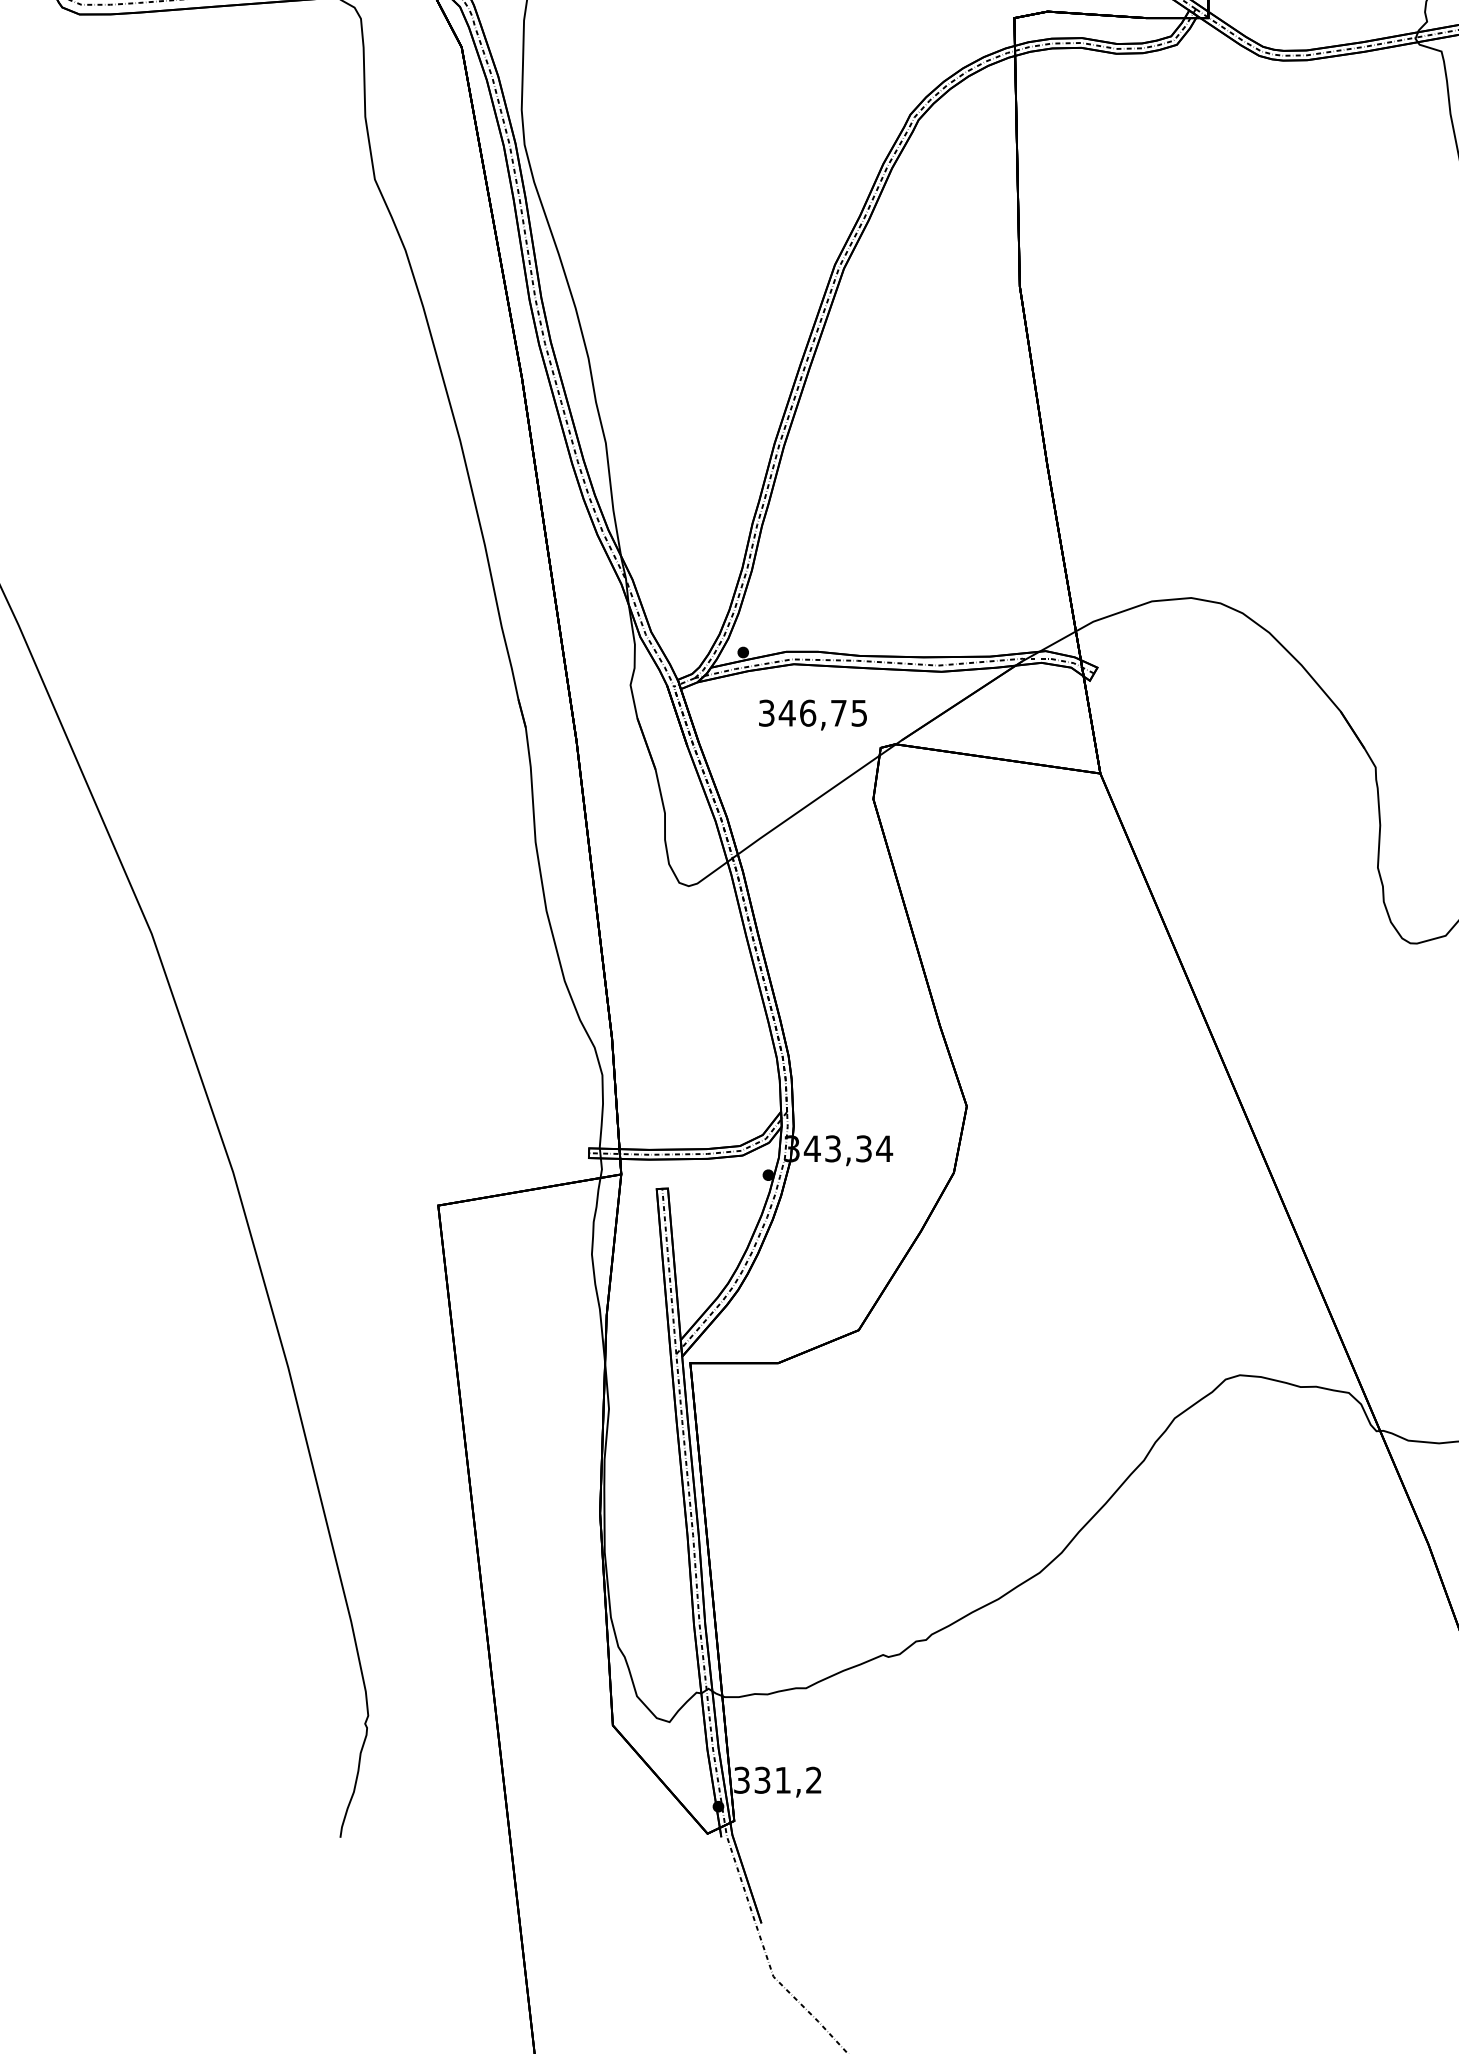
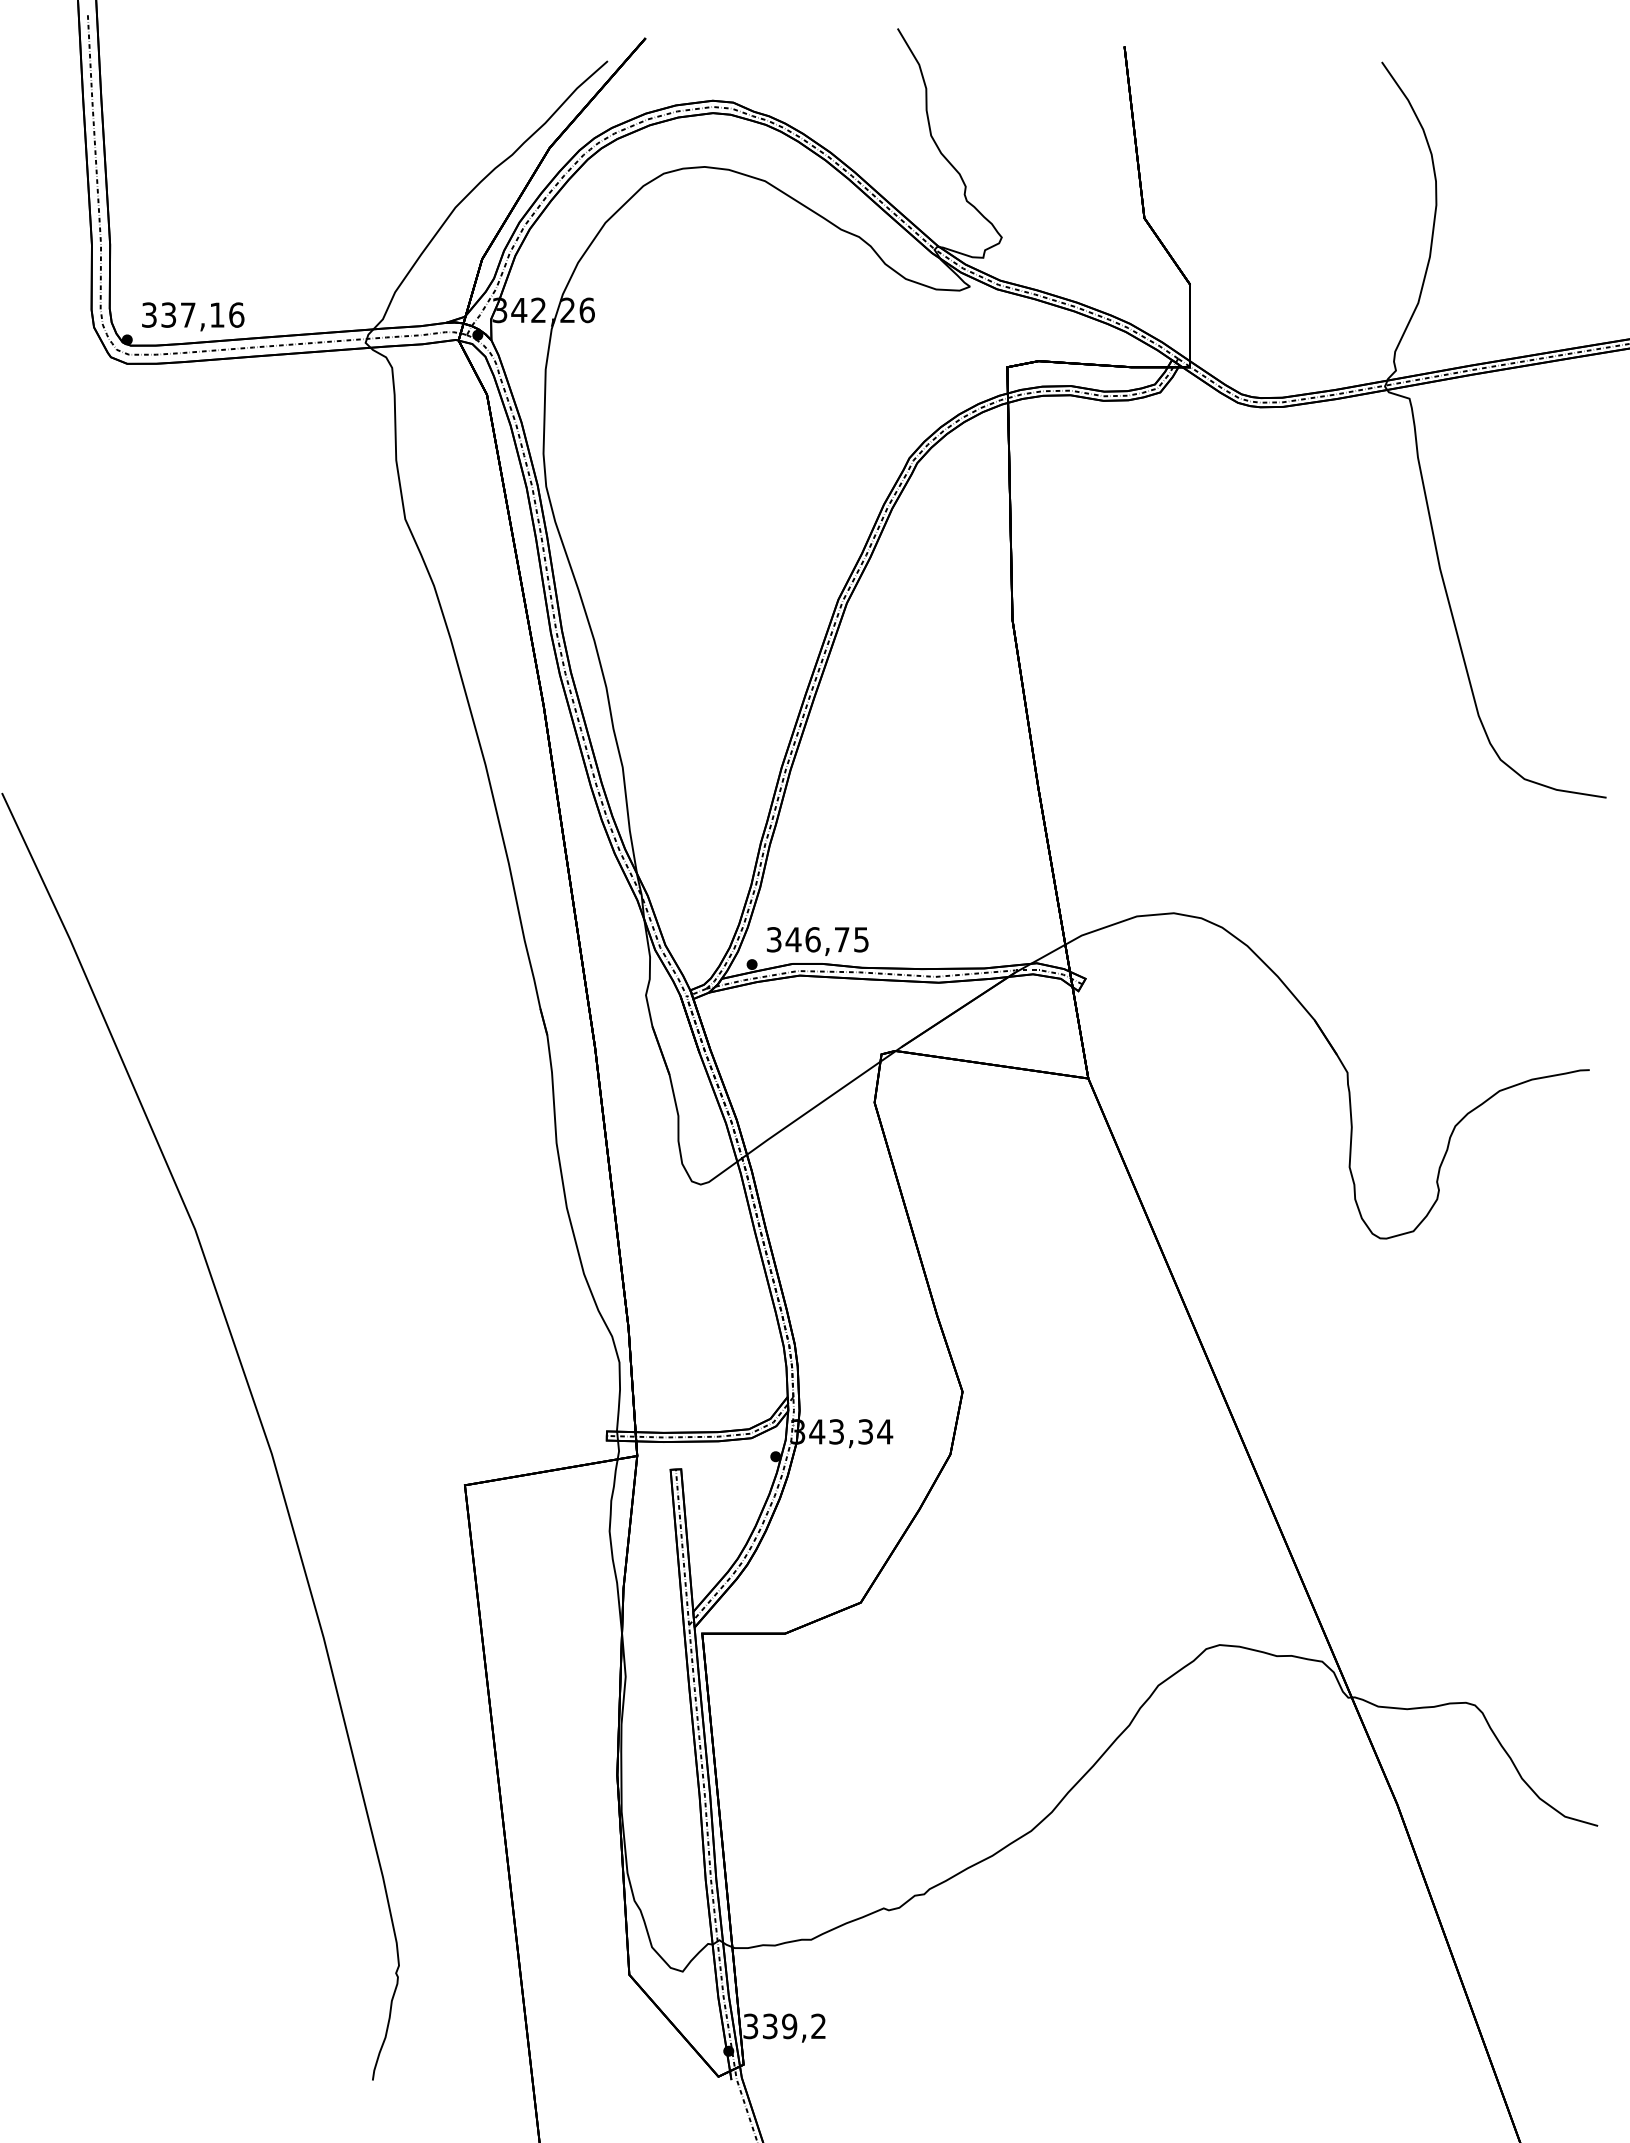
text: (812, 715) -> (817, 941), moved
text: (782, 1780) -> (789, 2026), 331,2 -> 339,2

